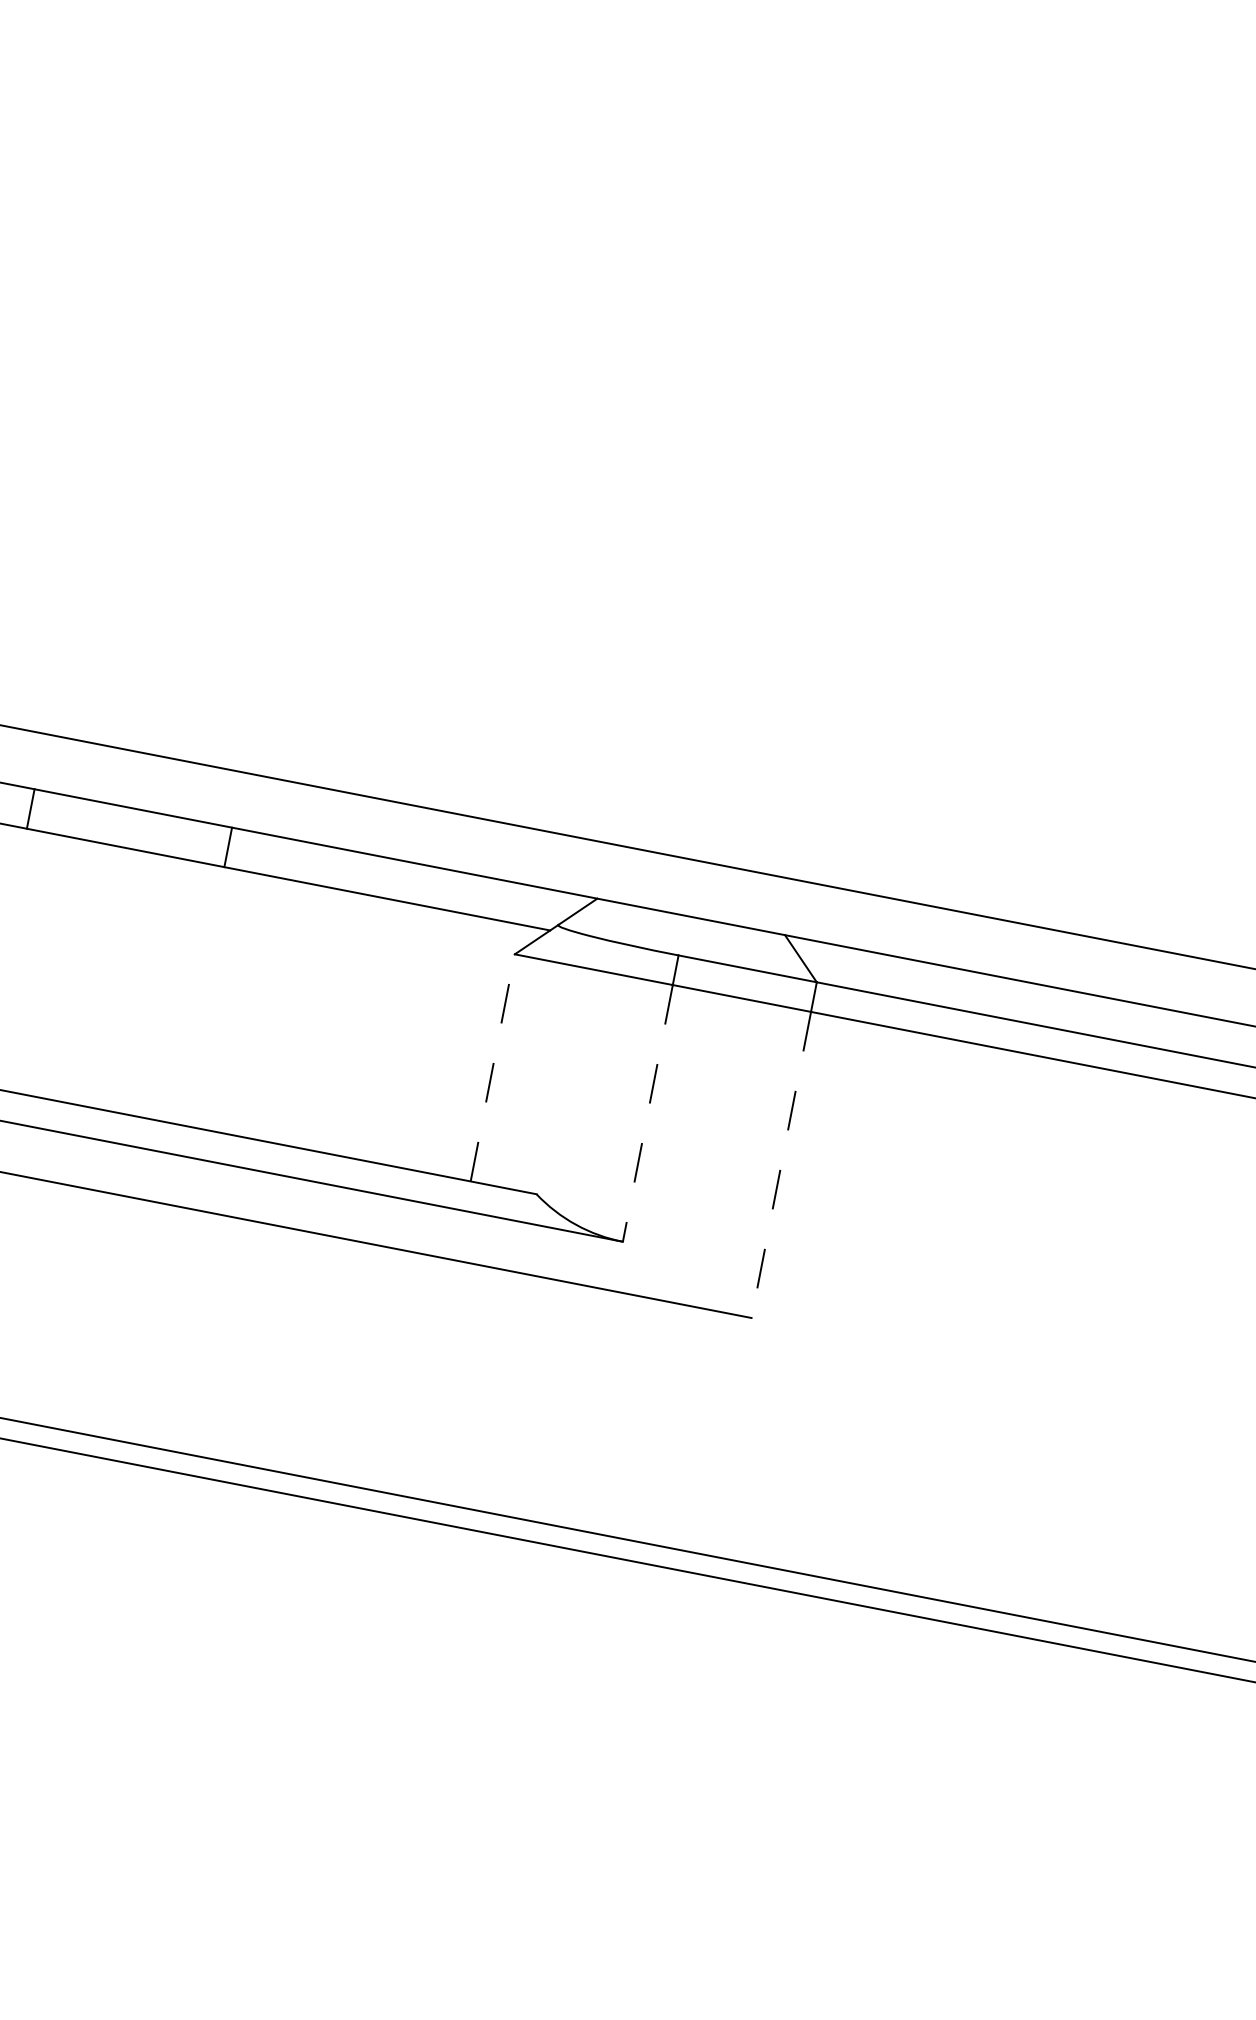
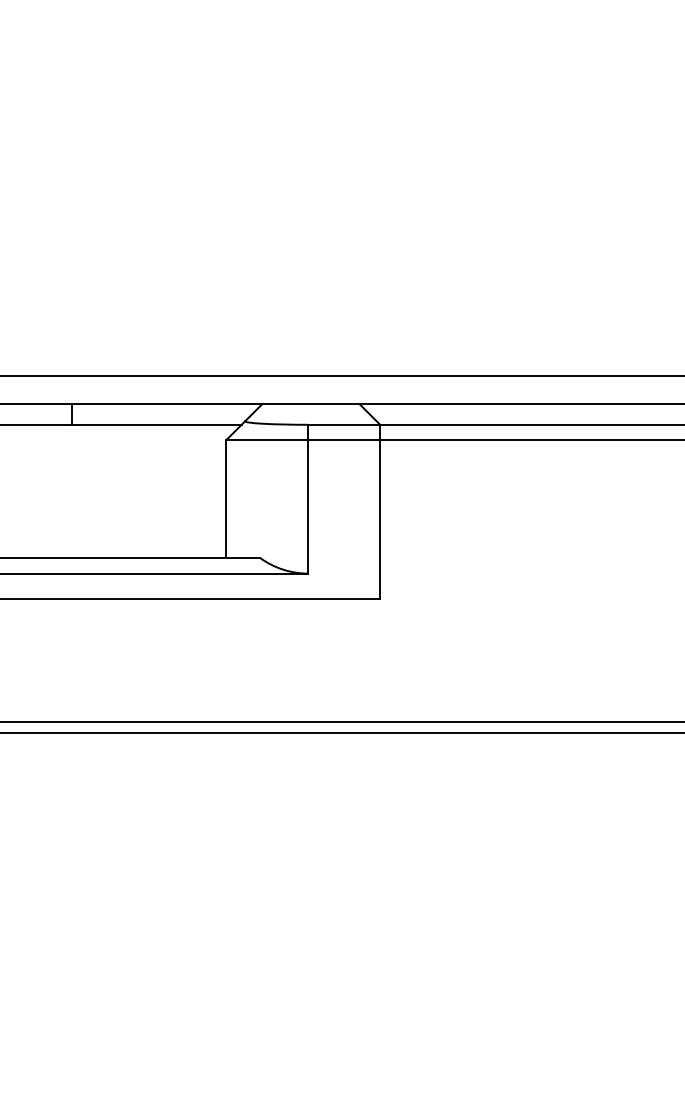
line: (493, 1066) -> (226, 498), dashed -> solid
line: (648, 1112) -> (308, 506), dashed -> solid
line: (781, 1164) -> (380, 519), dashed -> solid

